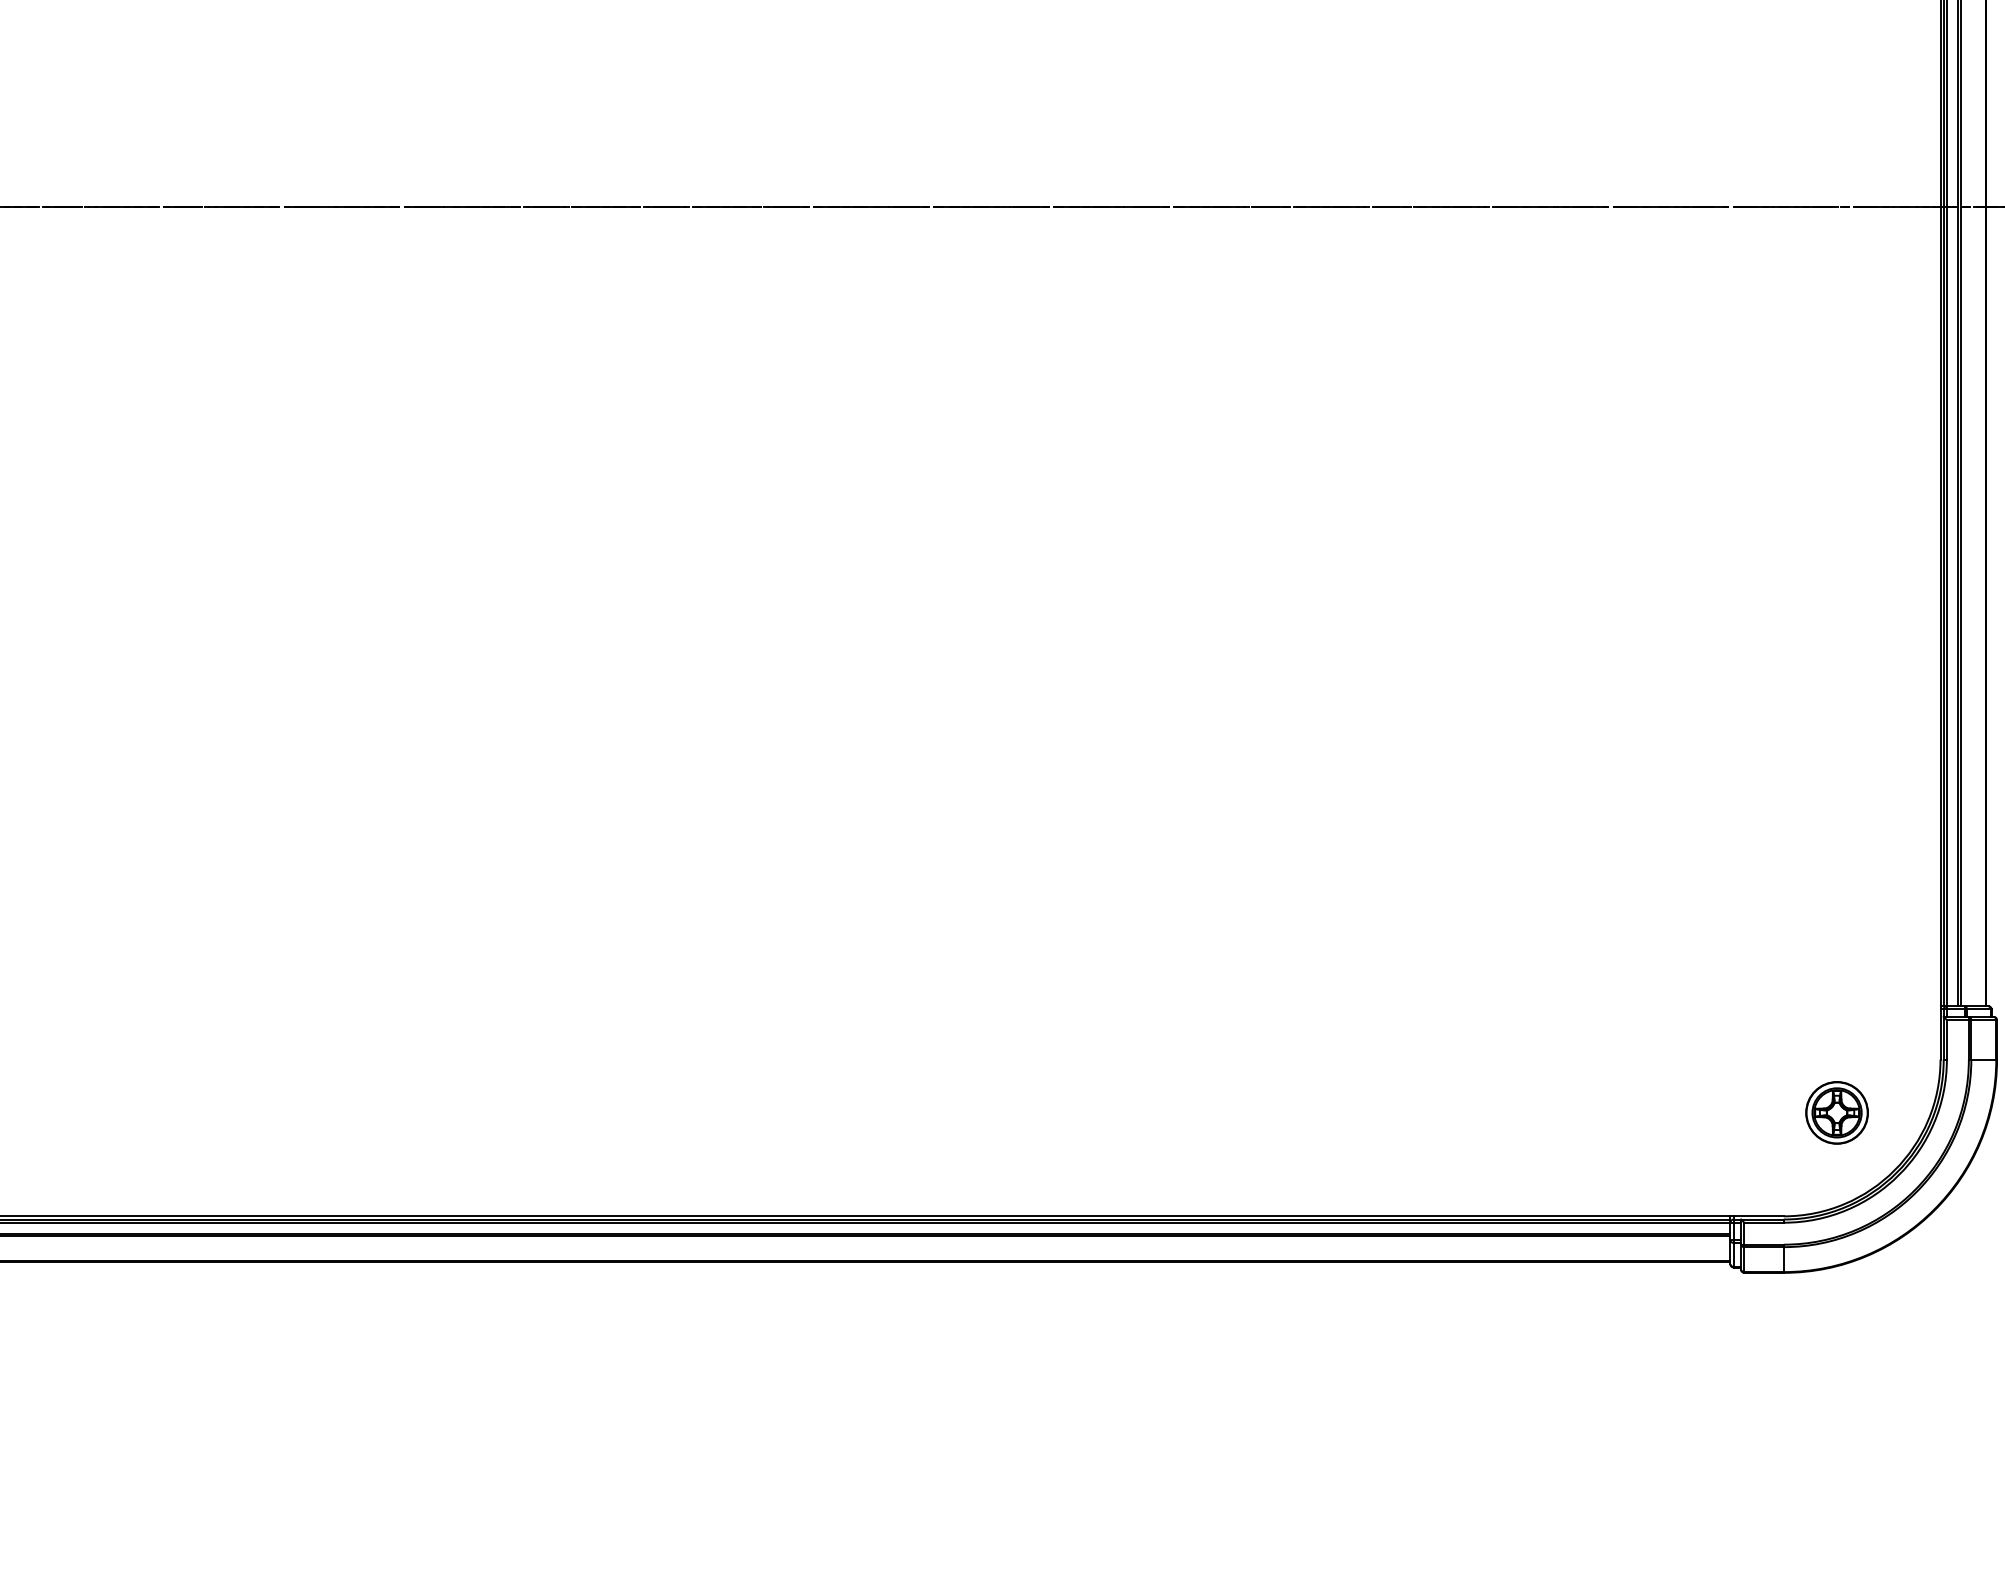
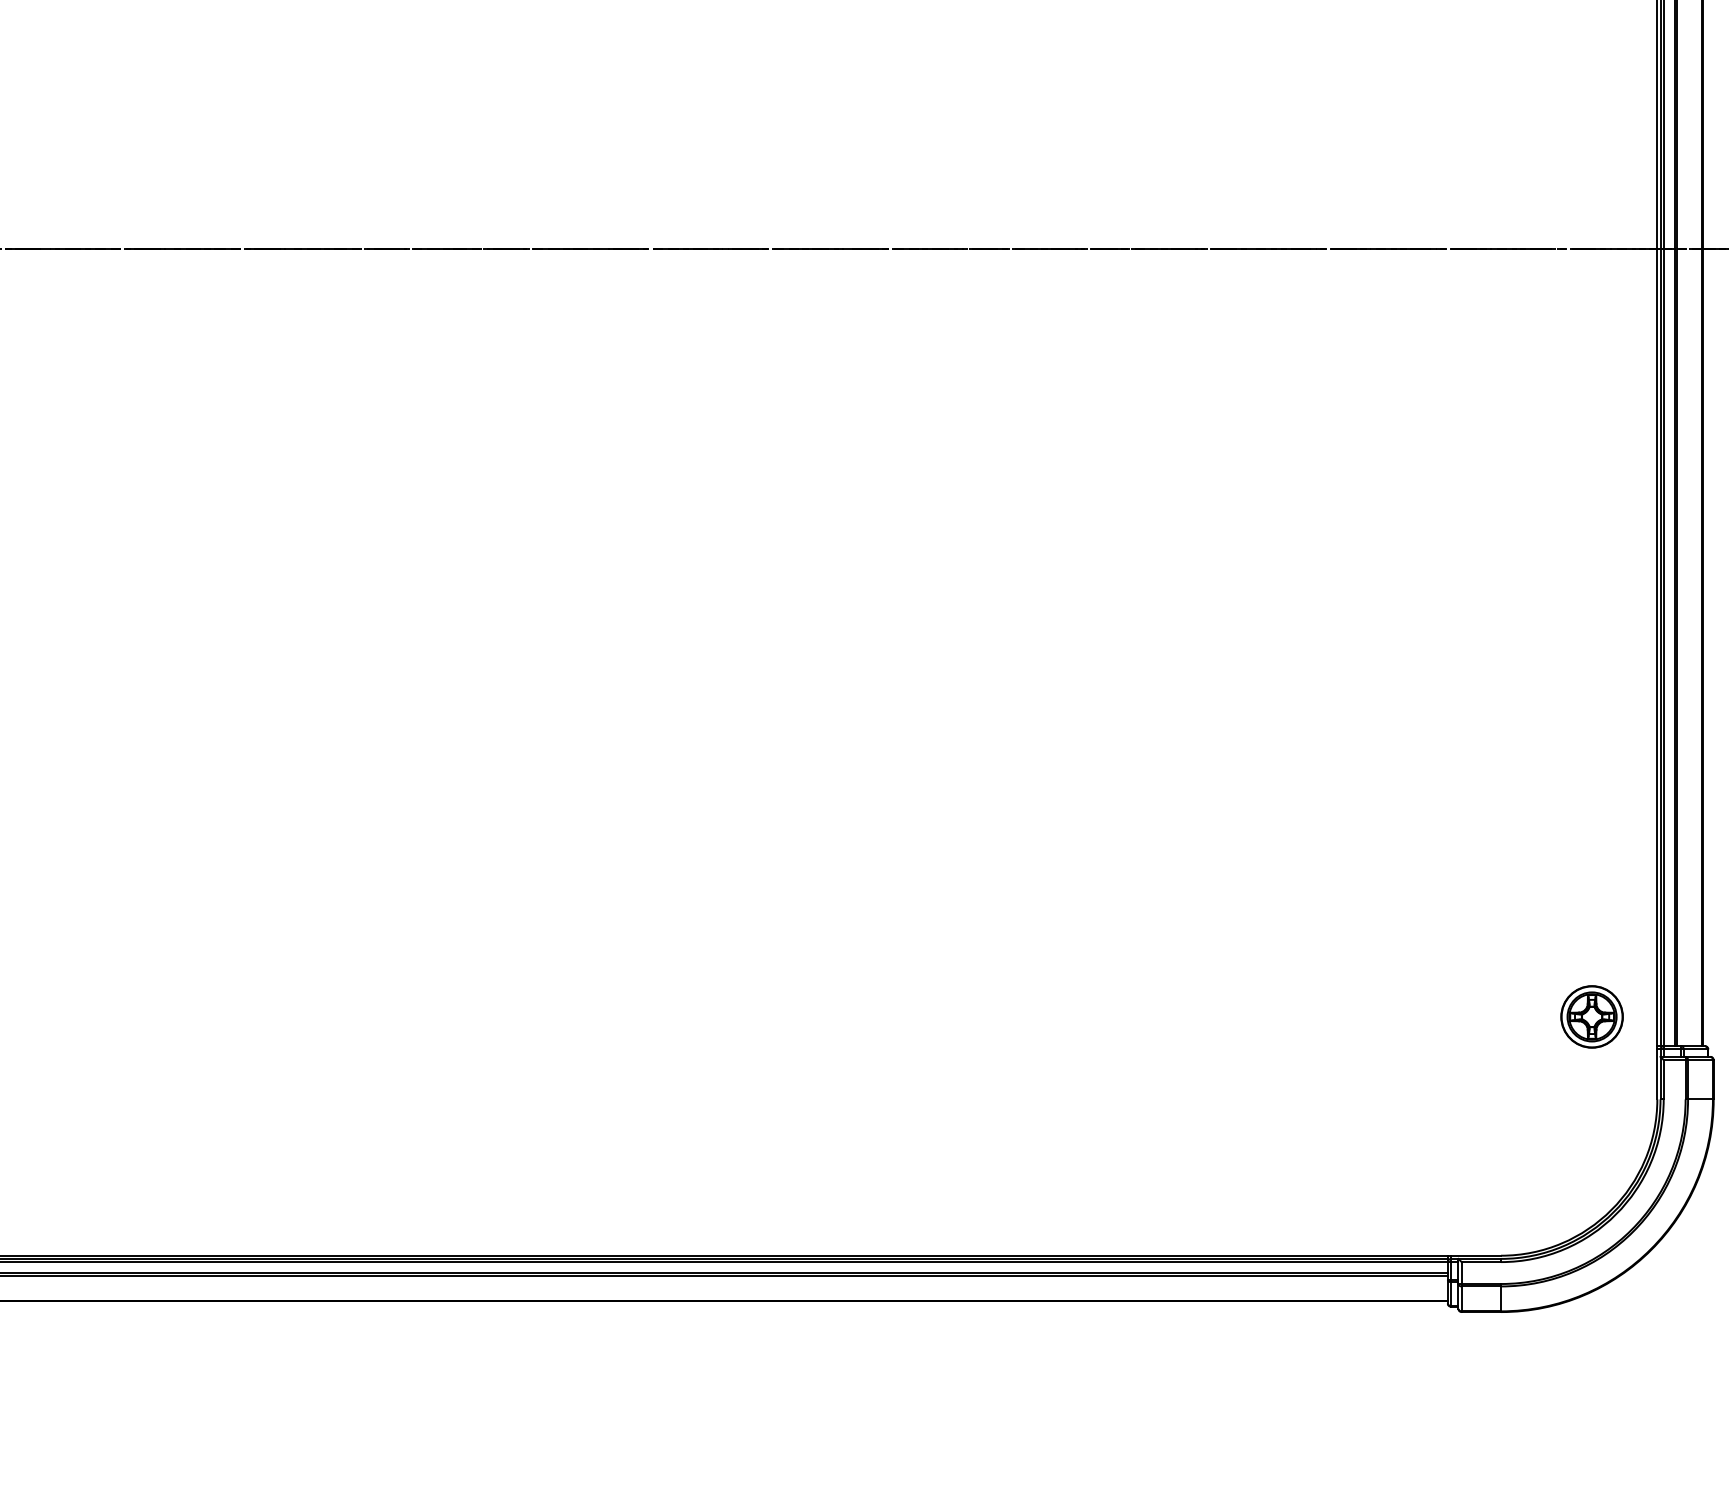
part: (1836, 1112) -> (1591, 1016), moved

